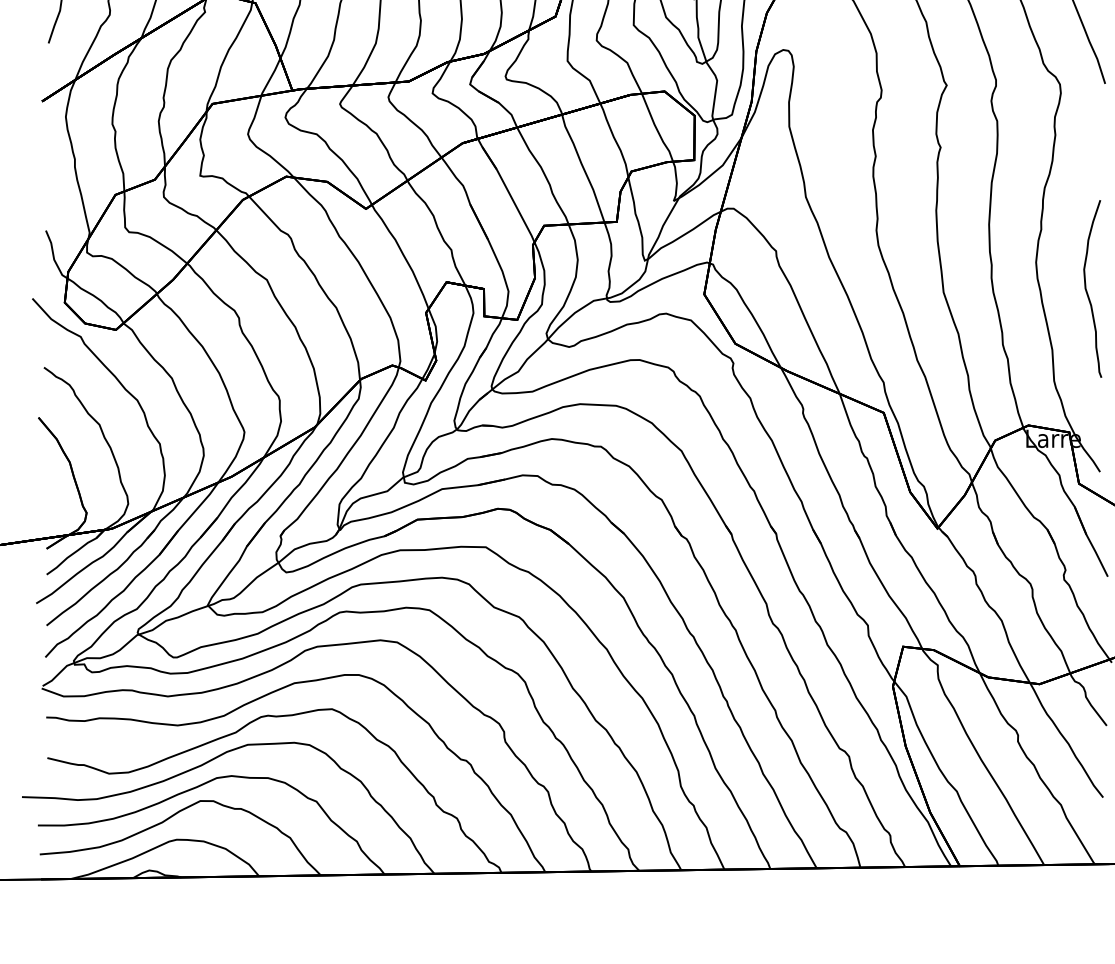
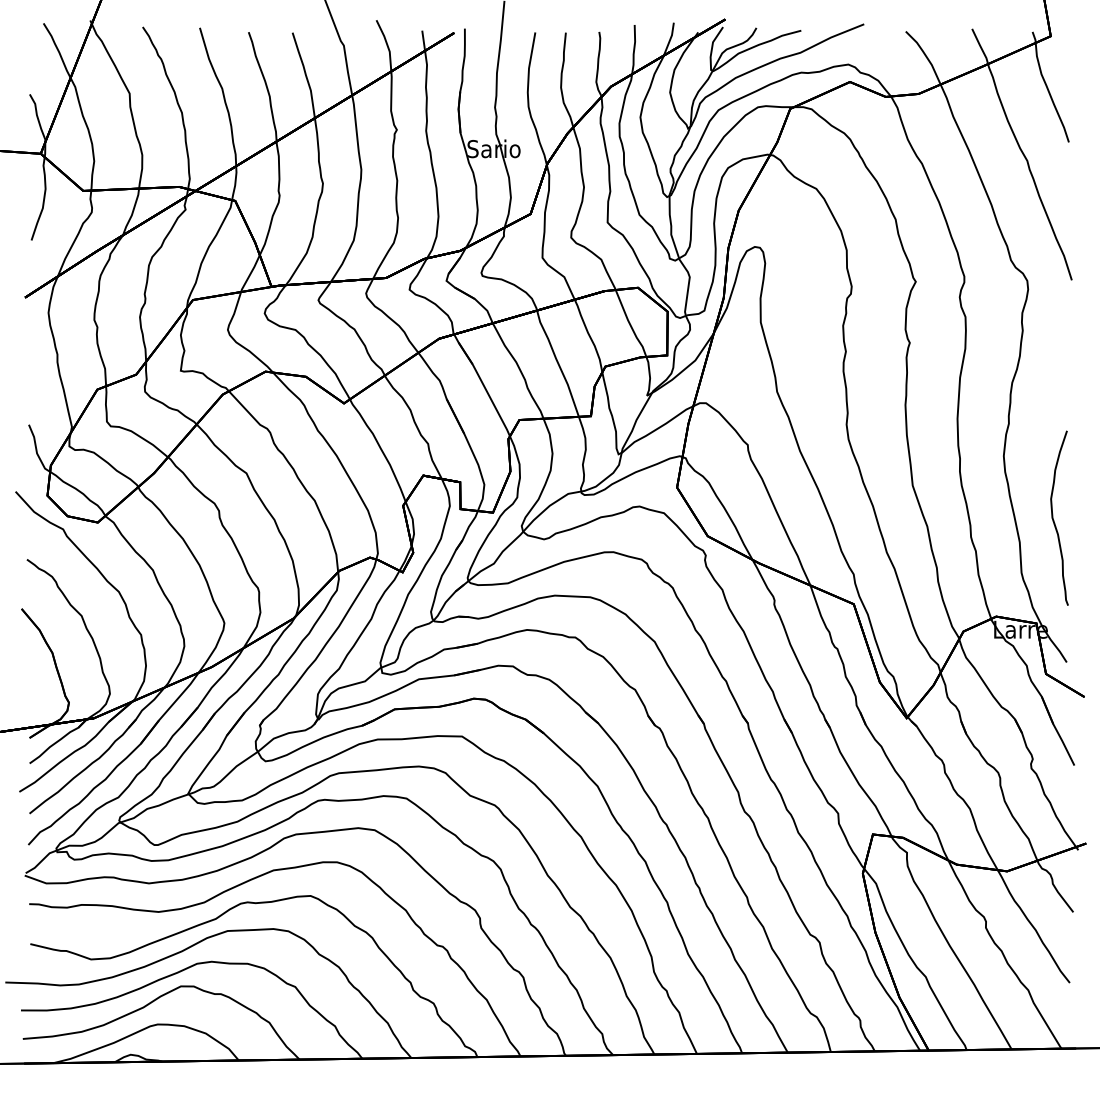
curve: (1087, 291) -> (1054, 520), moved

